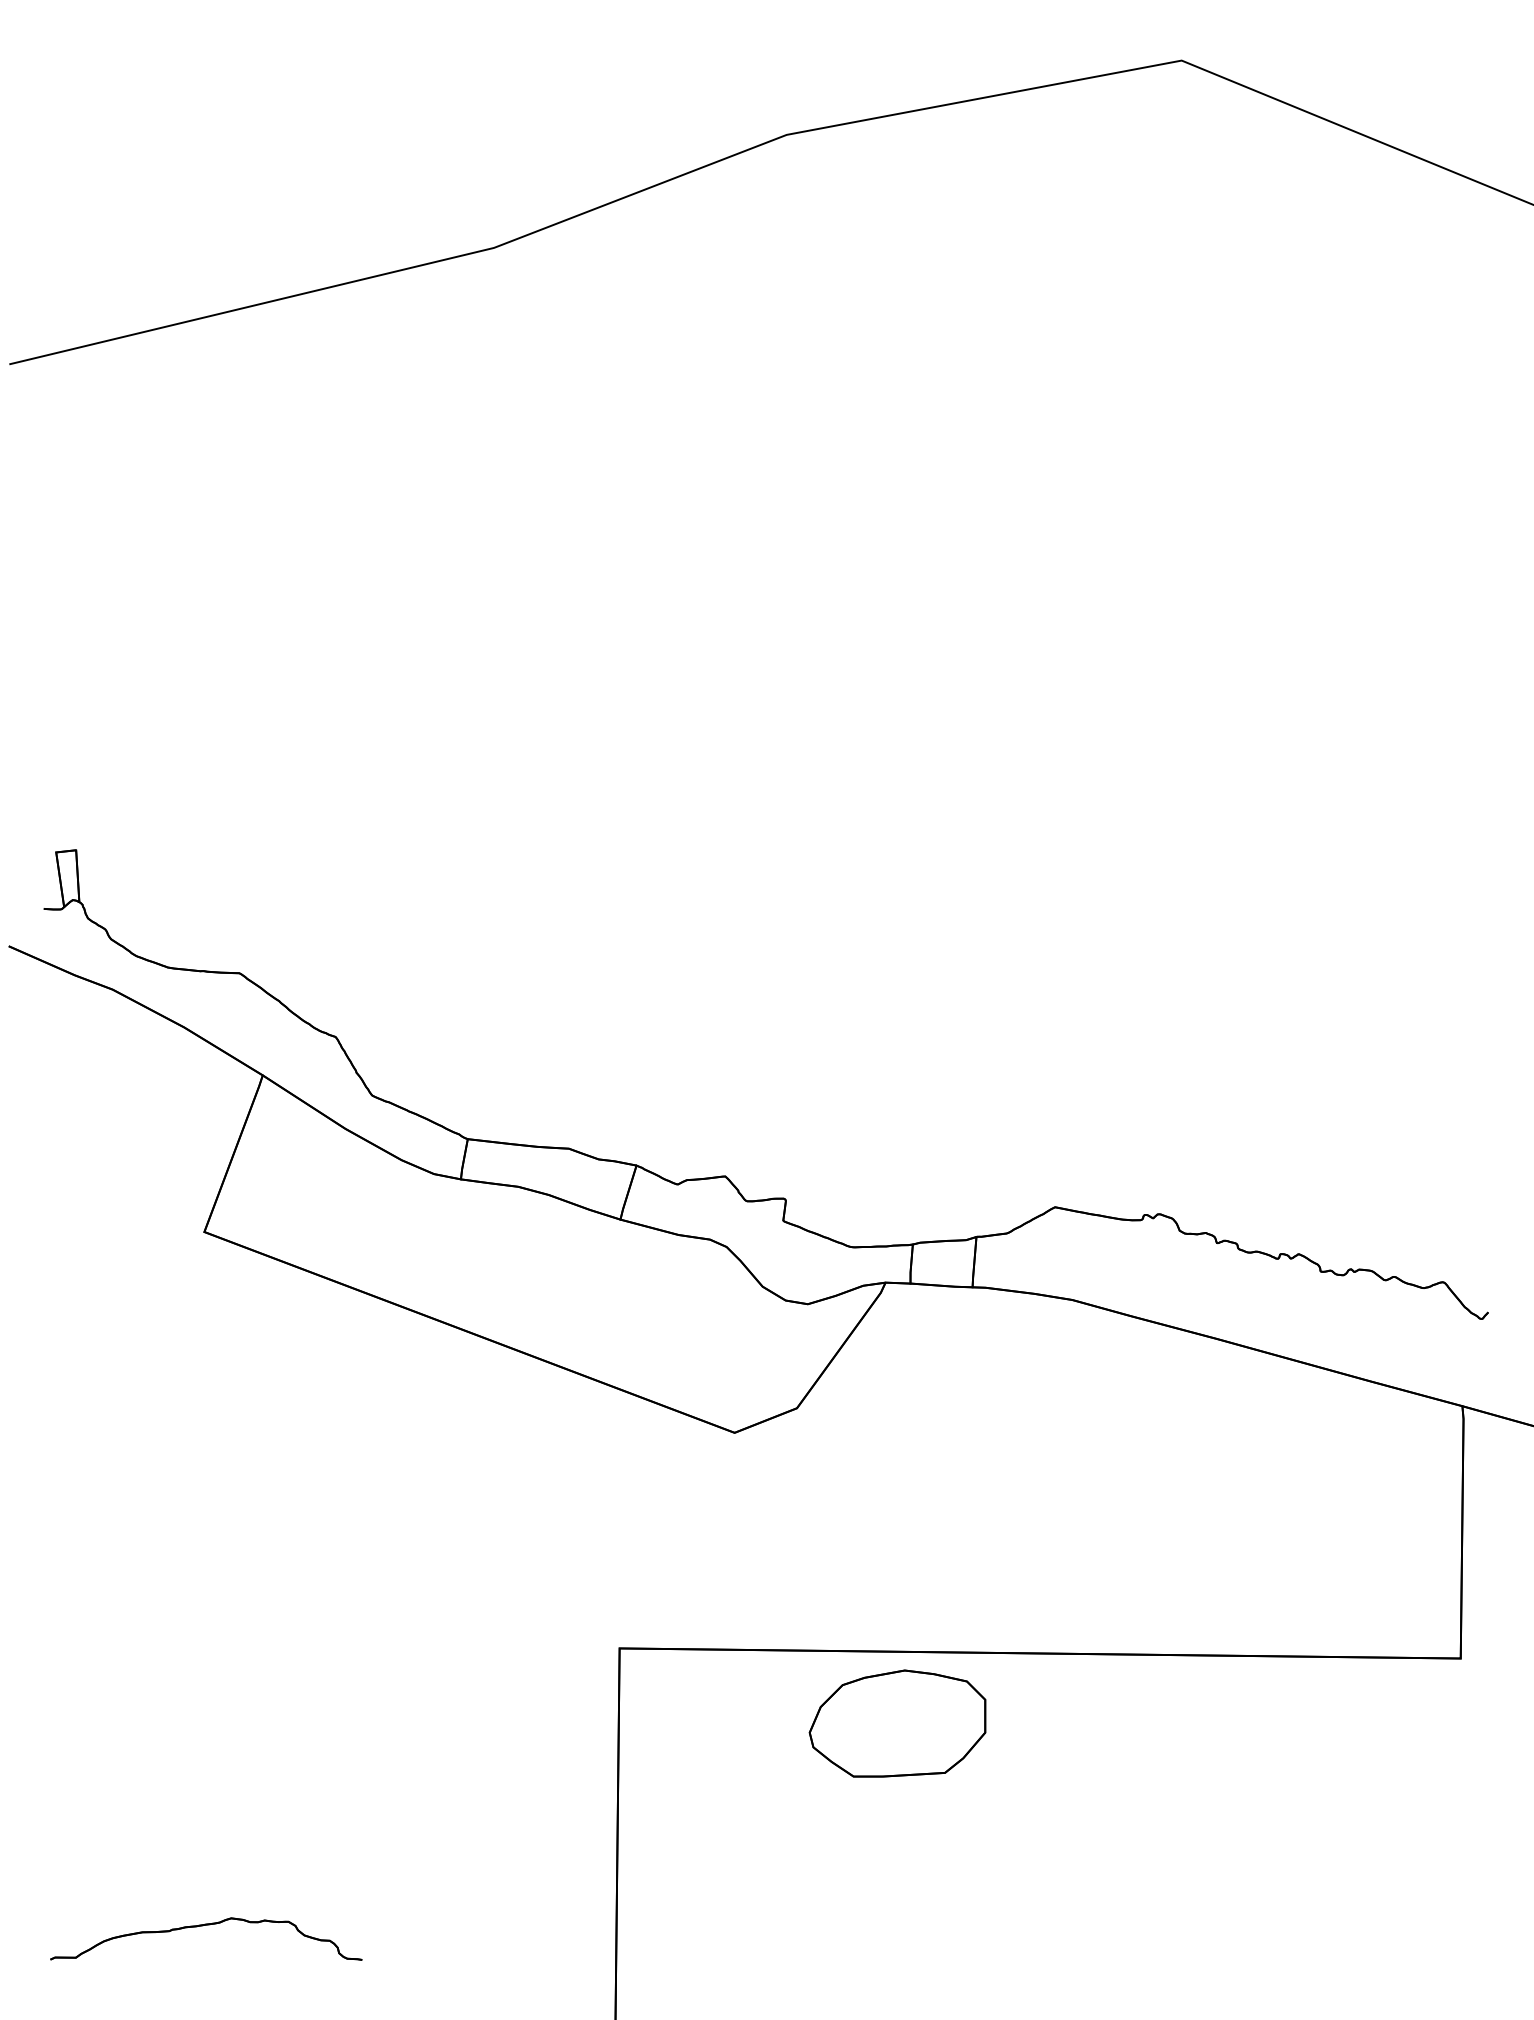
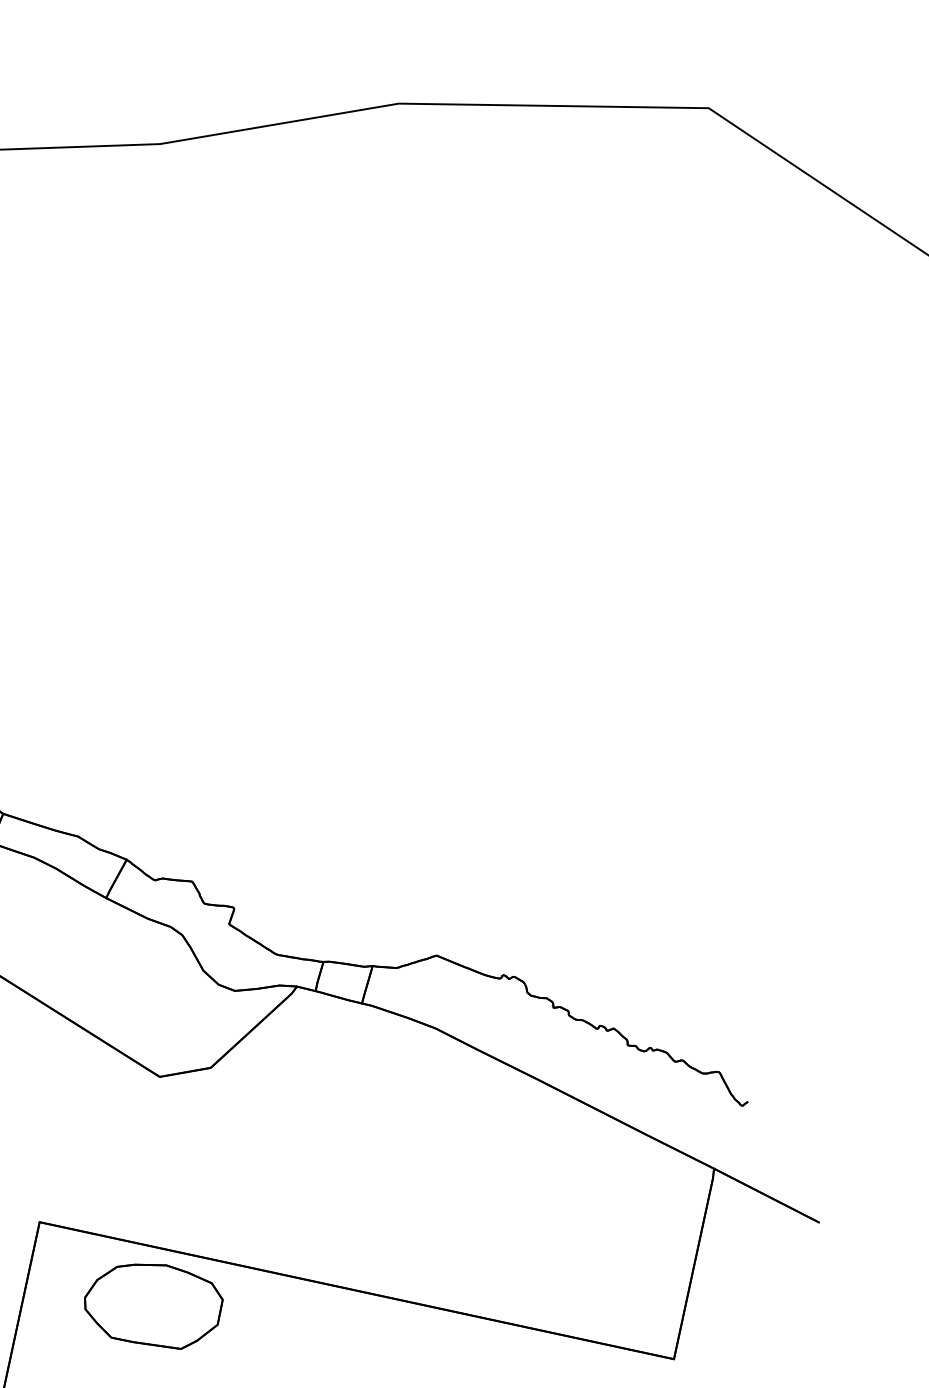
part: (897, 1723) -> (152, 1304), moved

